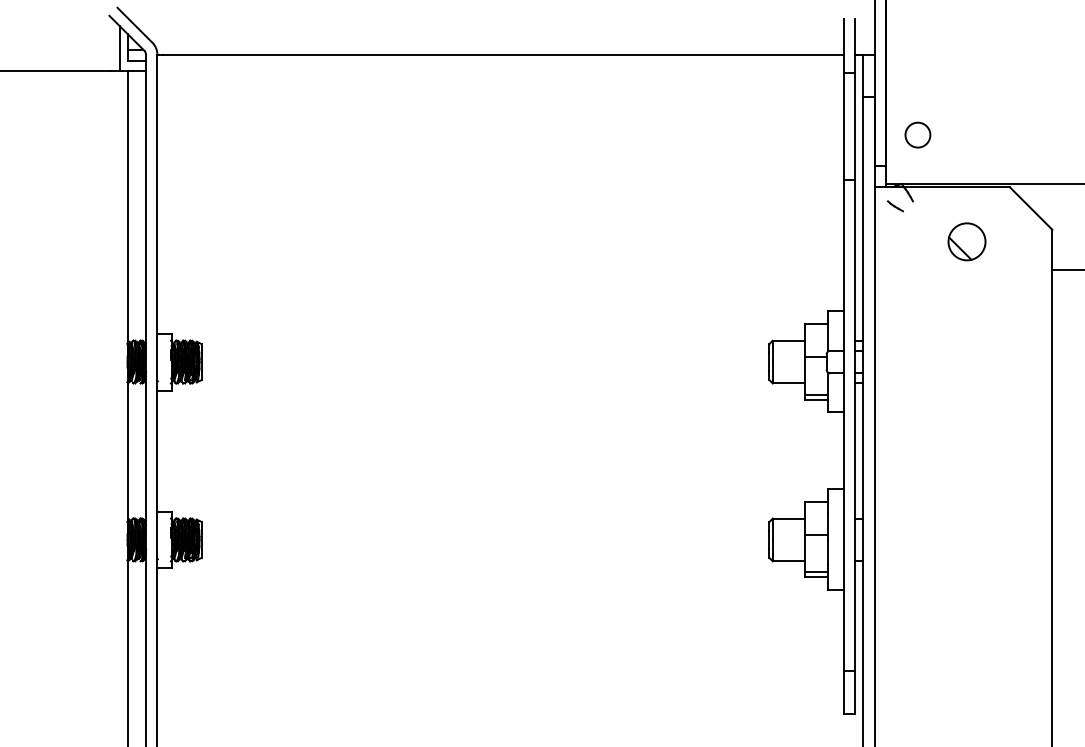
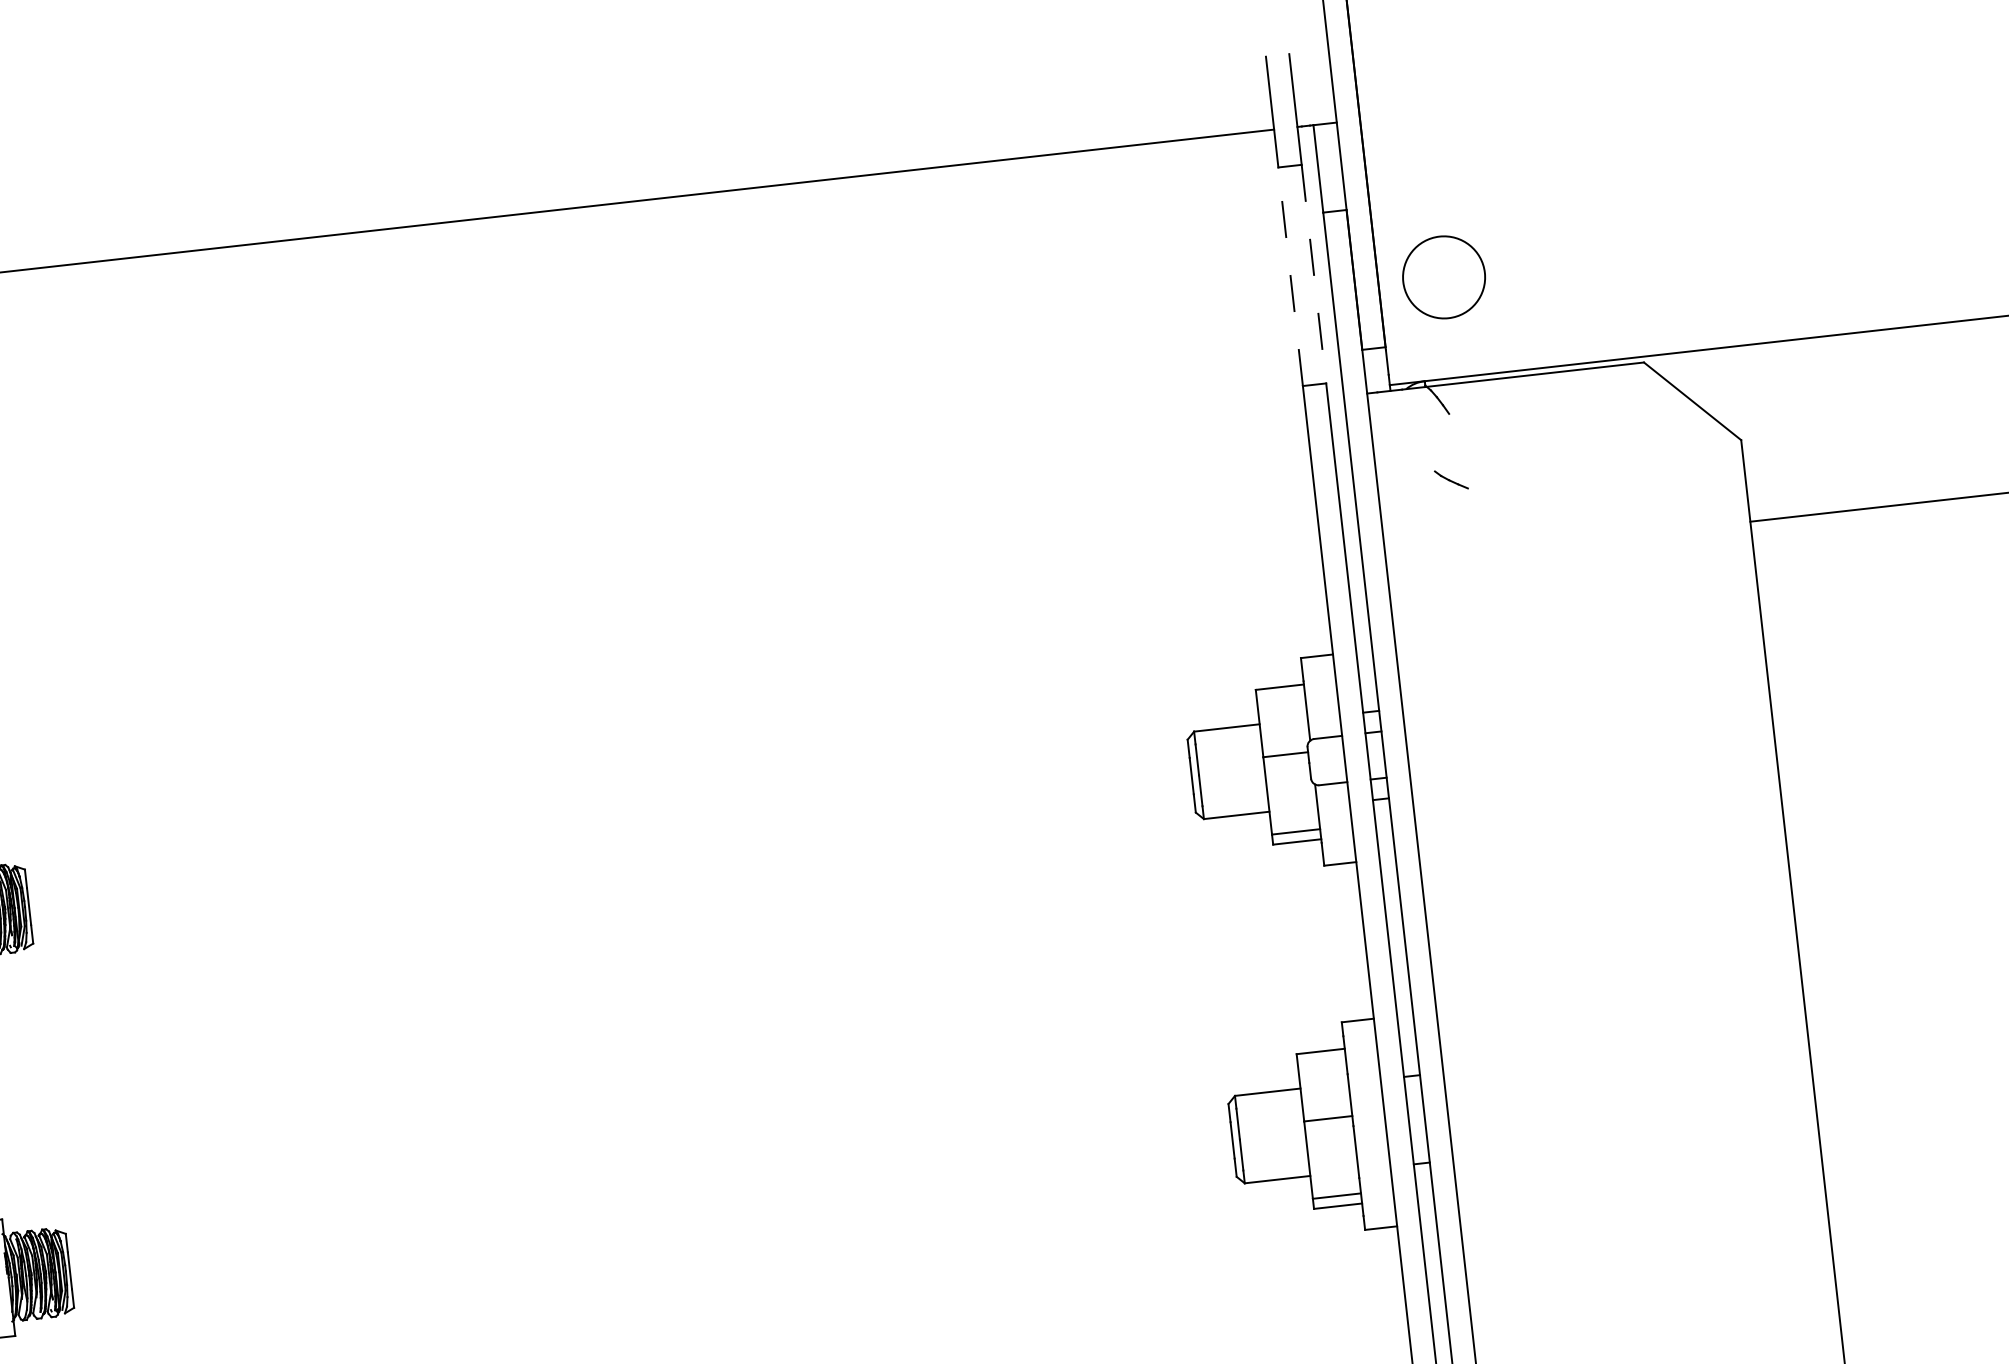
line: (843, 126) -> (1289, 276), solid -> dashed
line: (855, 127) -> (1314, 275), solid -> dashed
circle: (917, 134) -> (1443, 275), size x1.6
line: (895, 206) -> (1451, 480), moved
part: (966, 241) -> (1568, 483), removed

